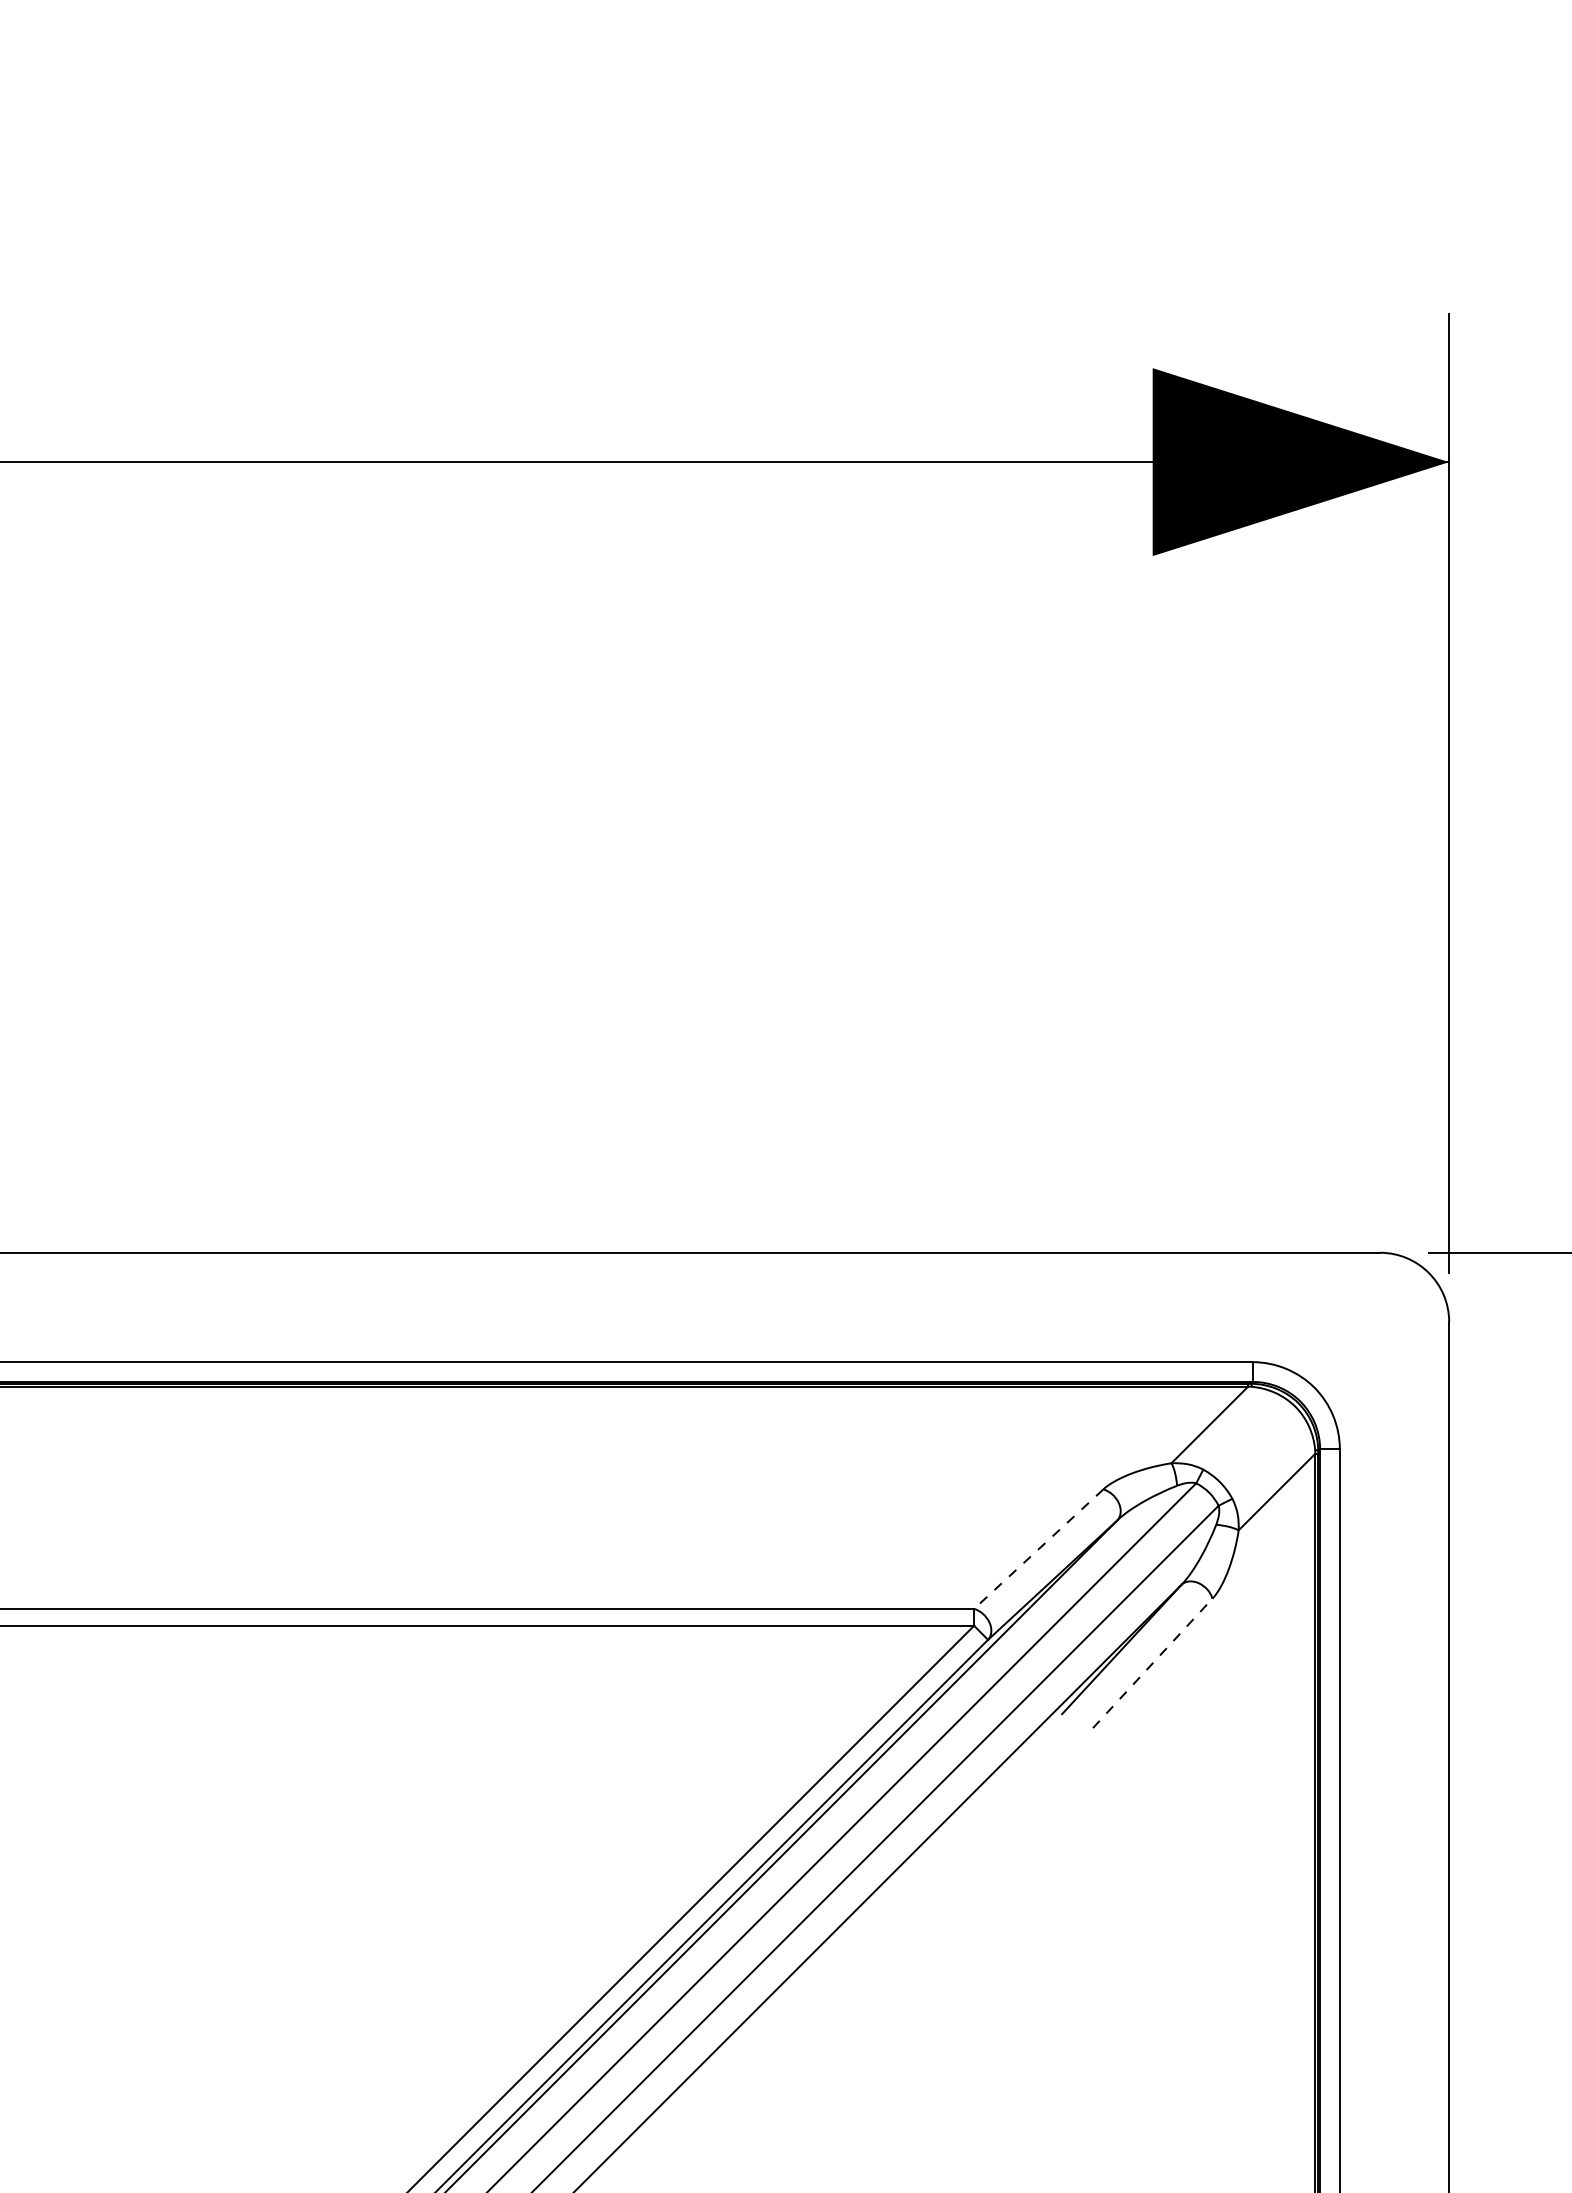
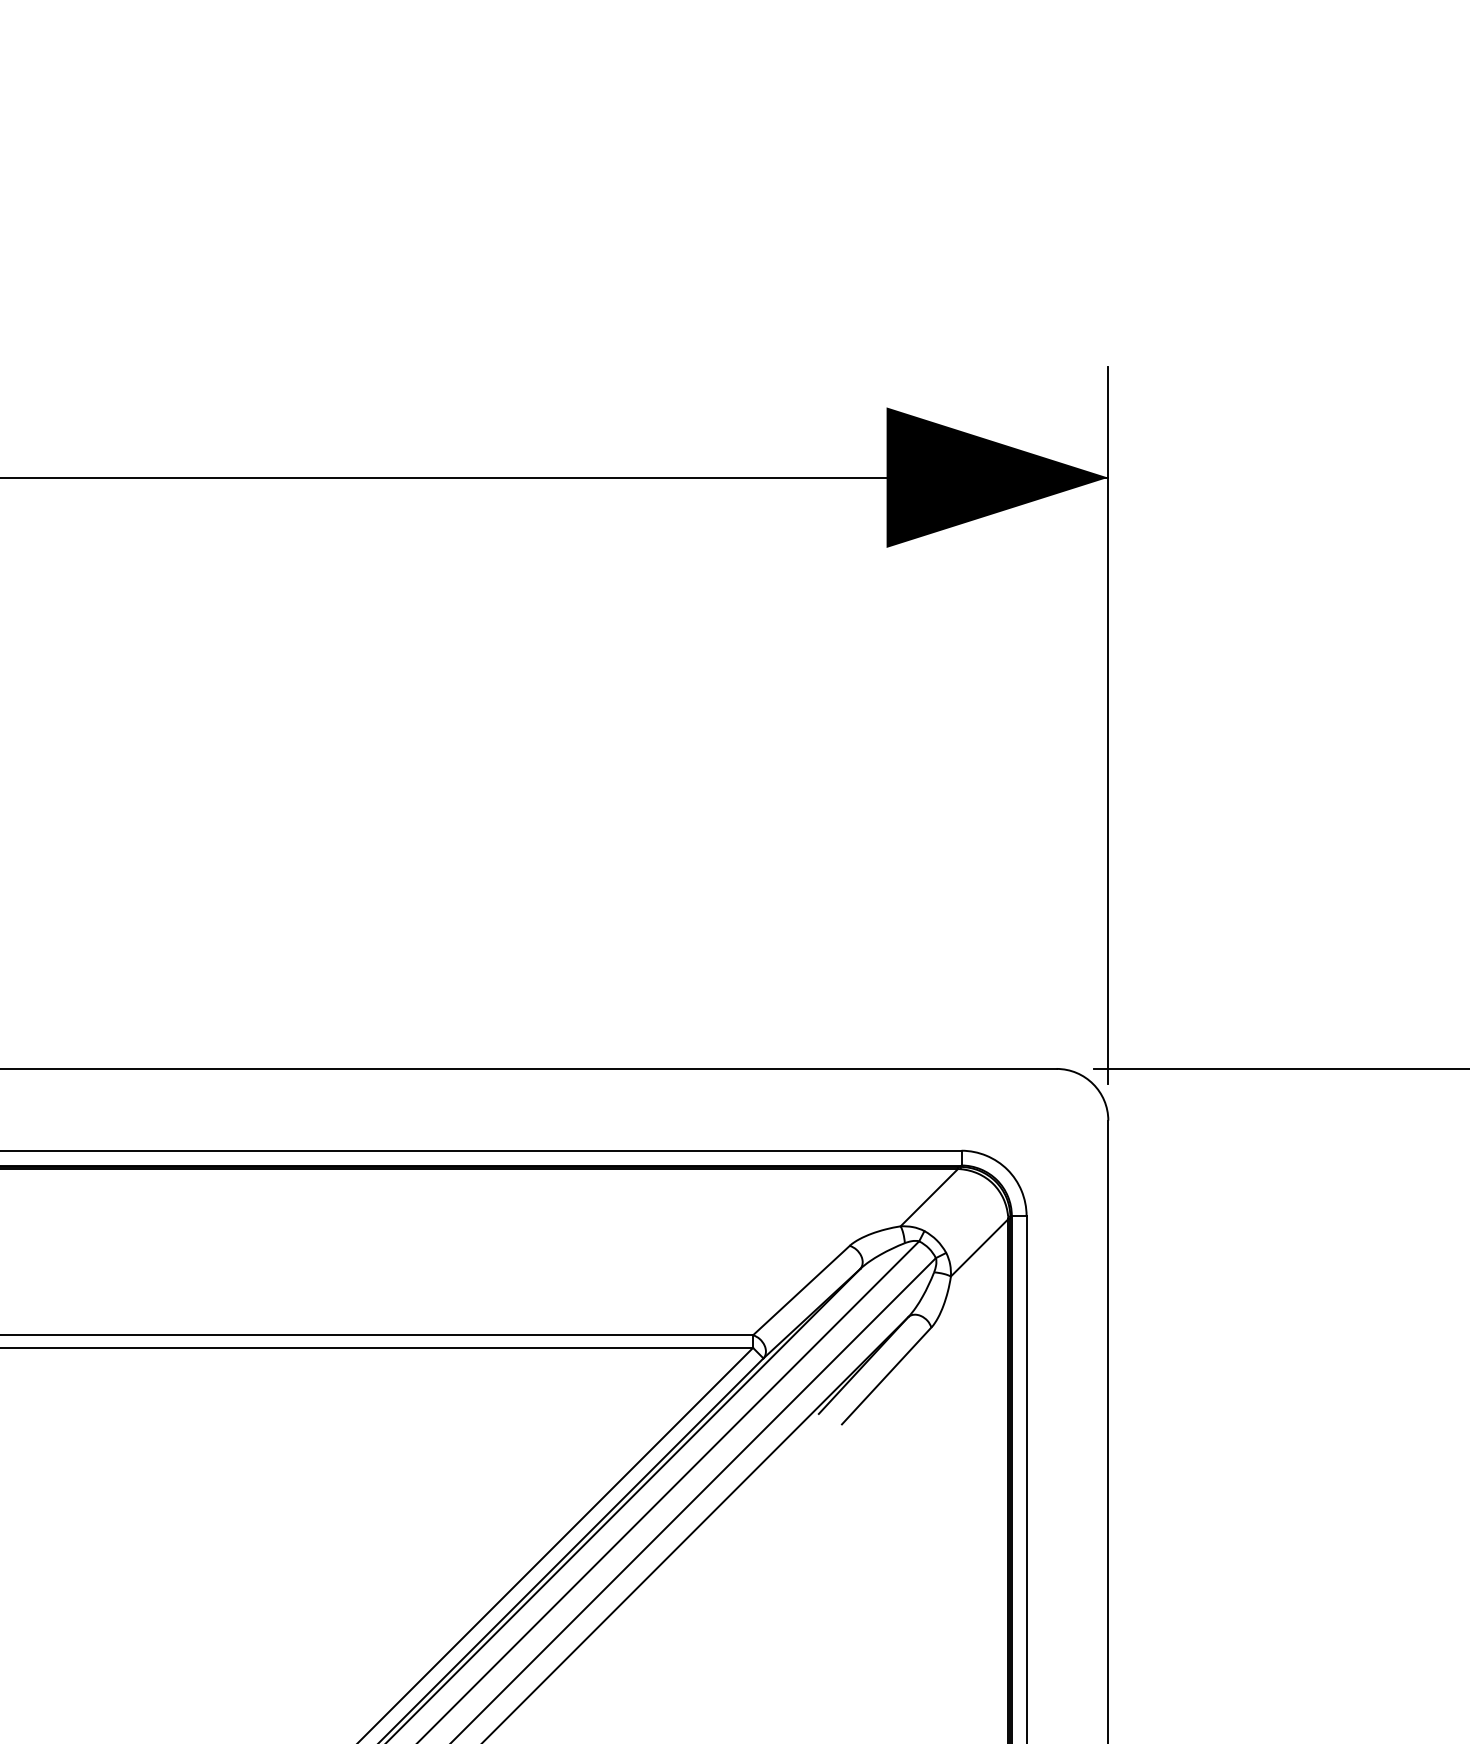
line: (1038, 1549) -> (801, 1290), dashed -> solid
line: (1152, 1662) -> (886, 1375), dashed -> solid

